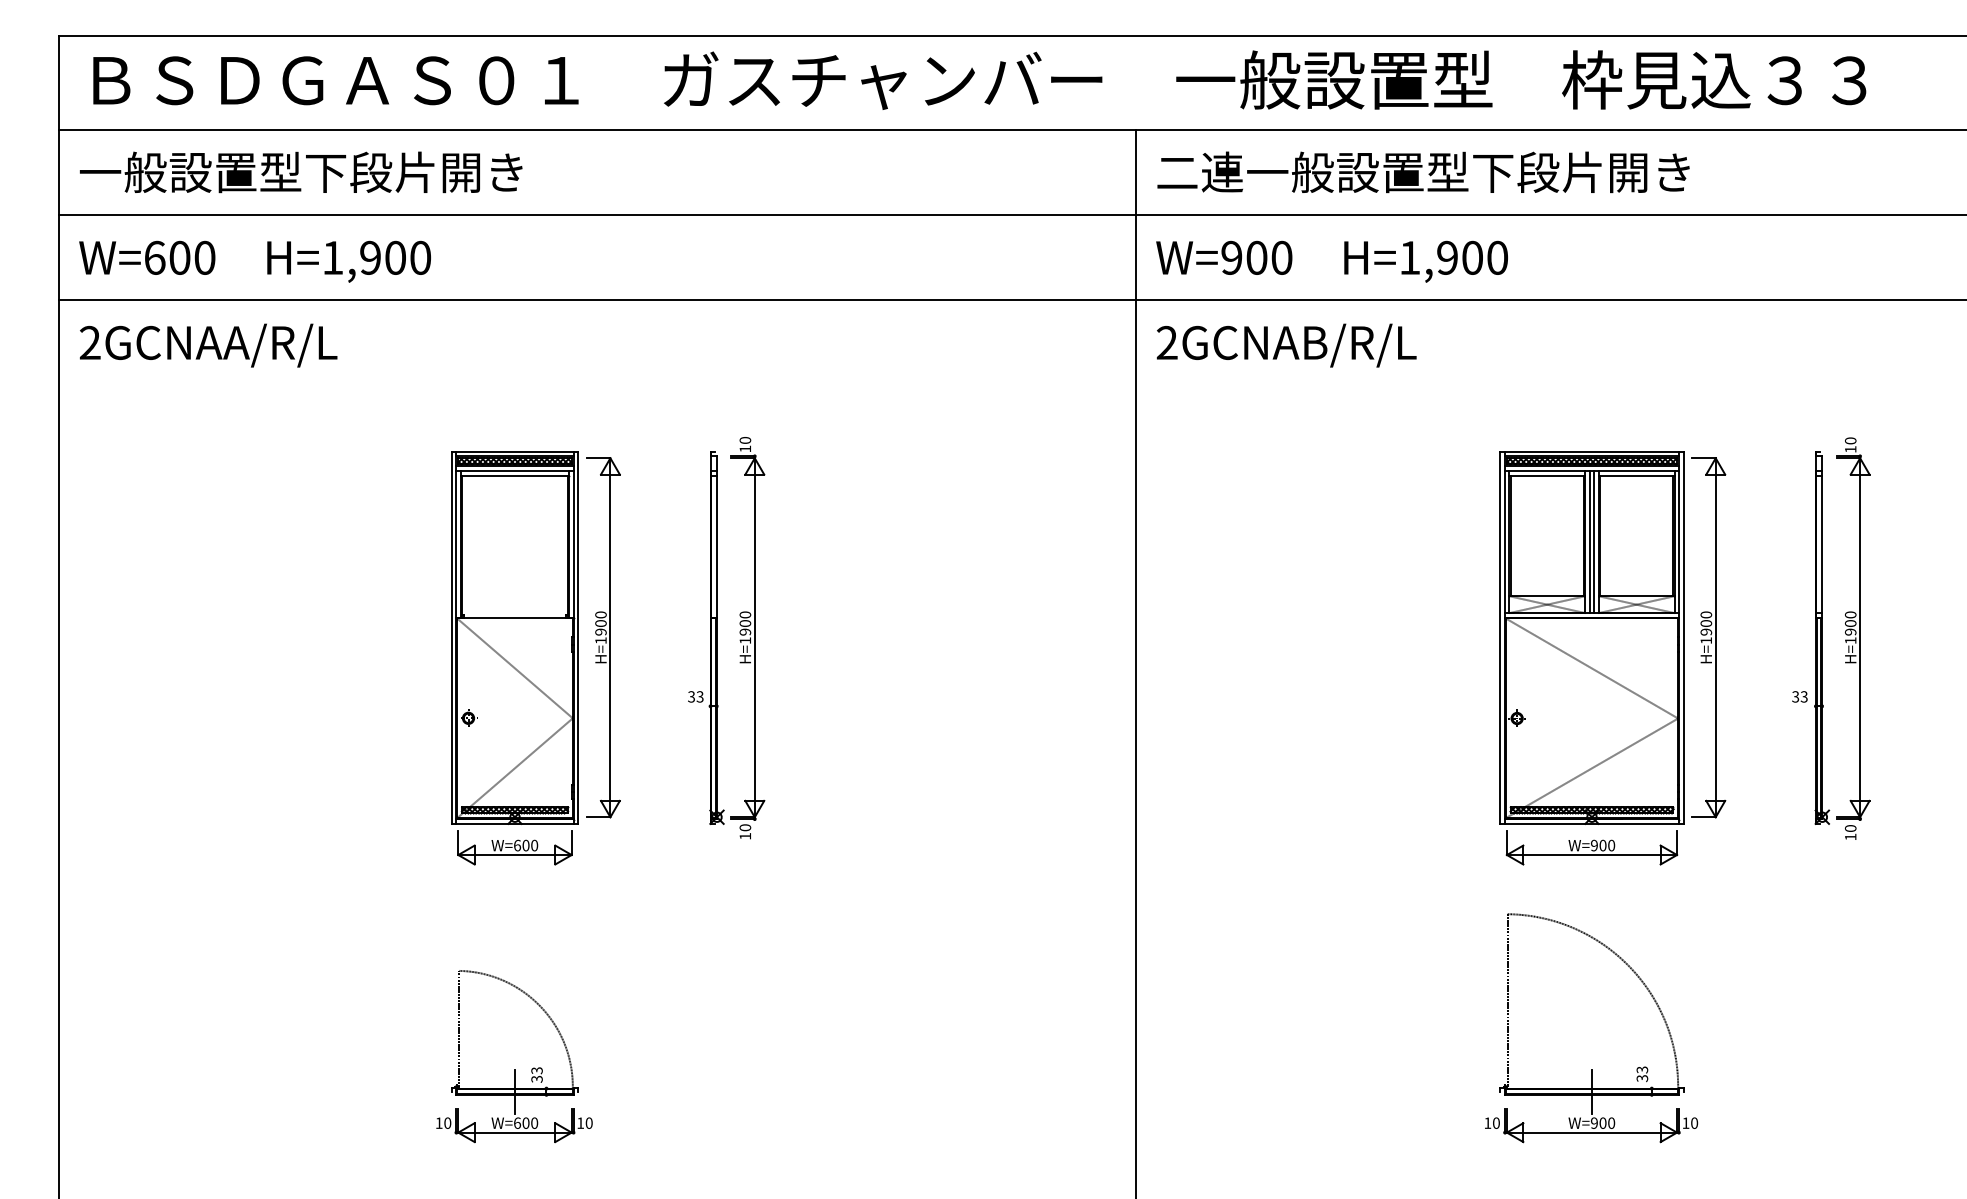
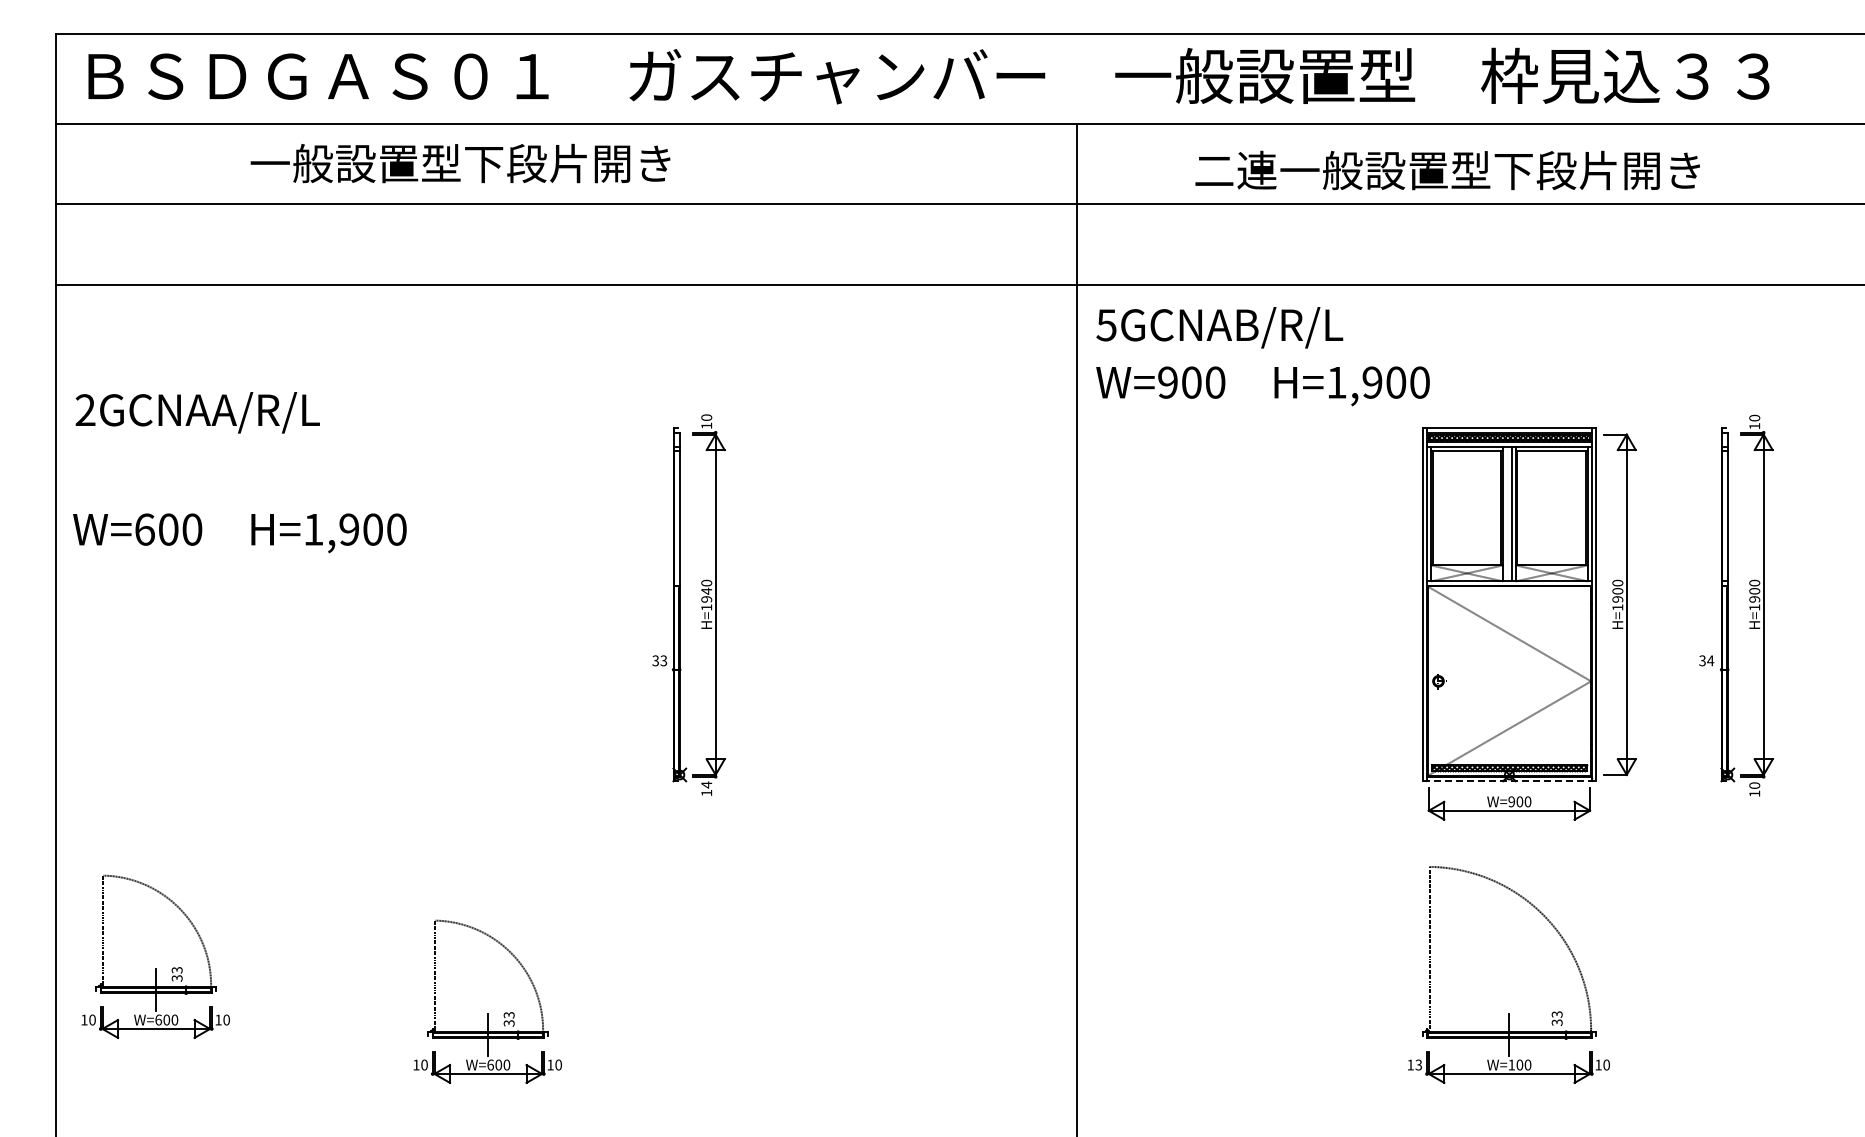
text: (301, 172) -> (460, 163), moved
text: (1423, 172) -> (1447, 170), moved
text: (254, 261) -> (239, 533), moved
text: (1331, 261) -> (1262, 386), moved
text: (1167, 343) -> (1106, 325), 2GCNAB/R/L -> 5GCNAB/R/L
text: (208, 345) -> (197, 412), moved
line: (1589, 541) -> (1507, 513), removed
text: (745, 622) -> (706, 590), H=1900 -> H=1940
part: (535, 657) -> (507, 623), removed
text: (1804, 696) -> (1710, 660), 33 -> 34
line: (1592, 824) -> (1509, 781), solid -> dashed
text: (745, 827) -> (706, 784), 10 -> 14
part: (163, 1021) -> (155, 968), added
text: (1496, 1122) -> (1418, 1064), 10 -> 13
text: (1594, 1122) -> (1511, 1064), W=900 -> W=100

